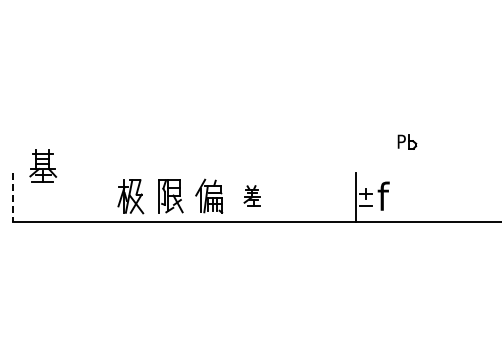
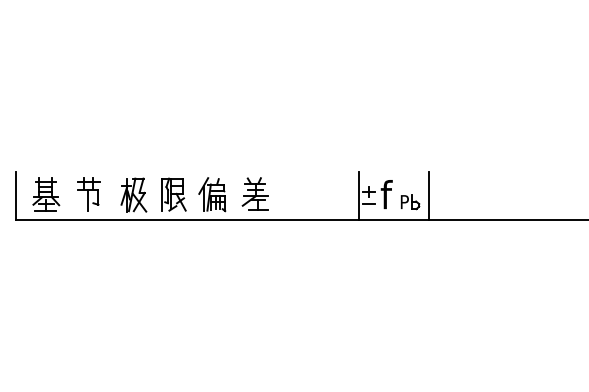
part: (407, 142) -> (410, 202), moved
part: (43, 166) -> (46, 194), moved
part: (251, 195) -> (254, 193), size x1.67
part: (85, 196) -> (88, 194), added
line: (425, 197) -> (428, 195), added
line: (13, 198) -> (16, 196), dashed -> solid

